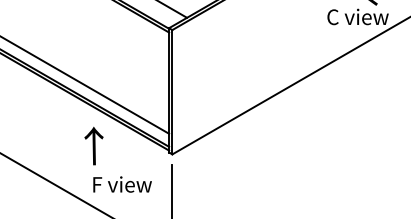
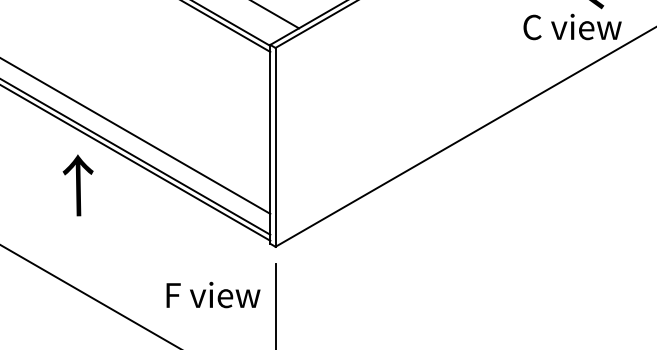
text: (93, 145) -> (77, 184), moved
text: (122, 184) -> (213, 294), moved

